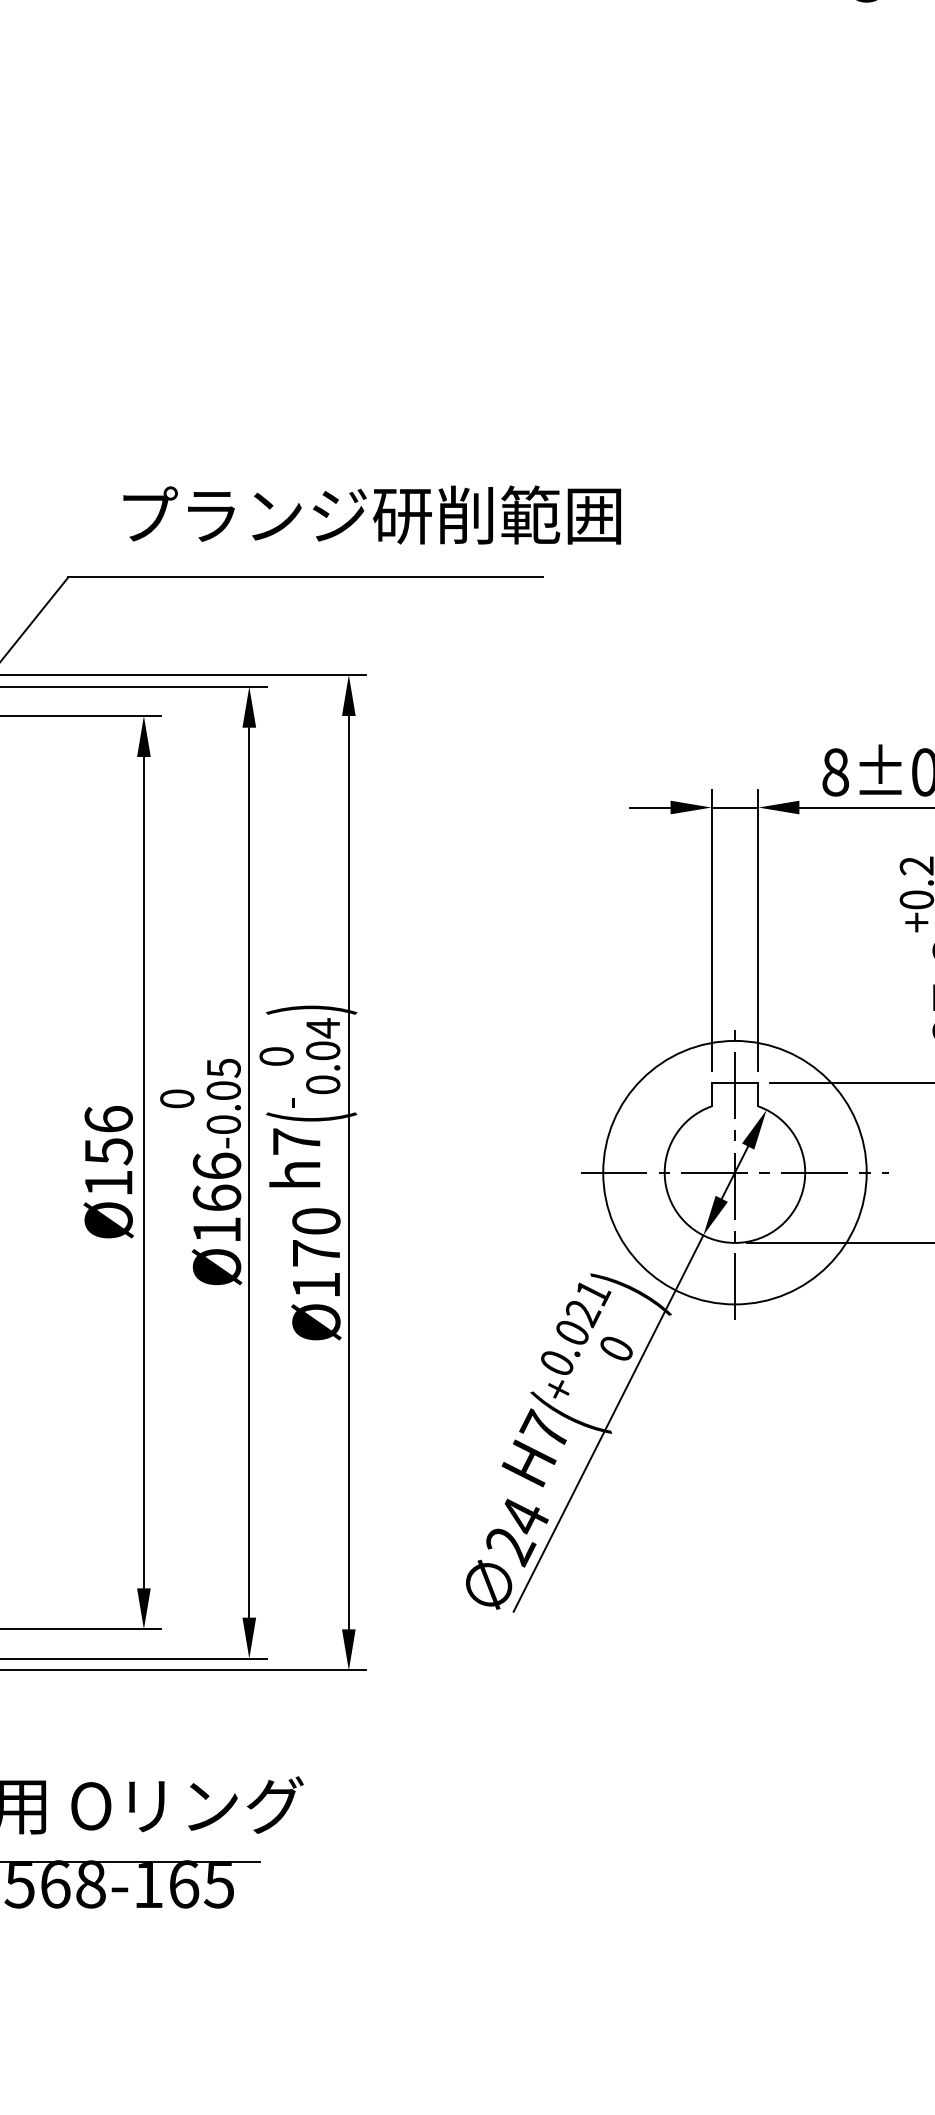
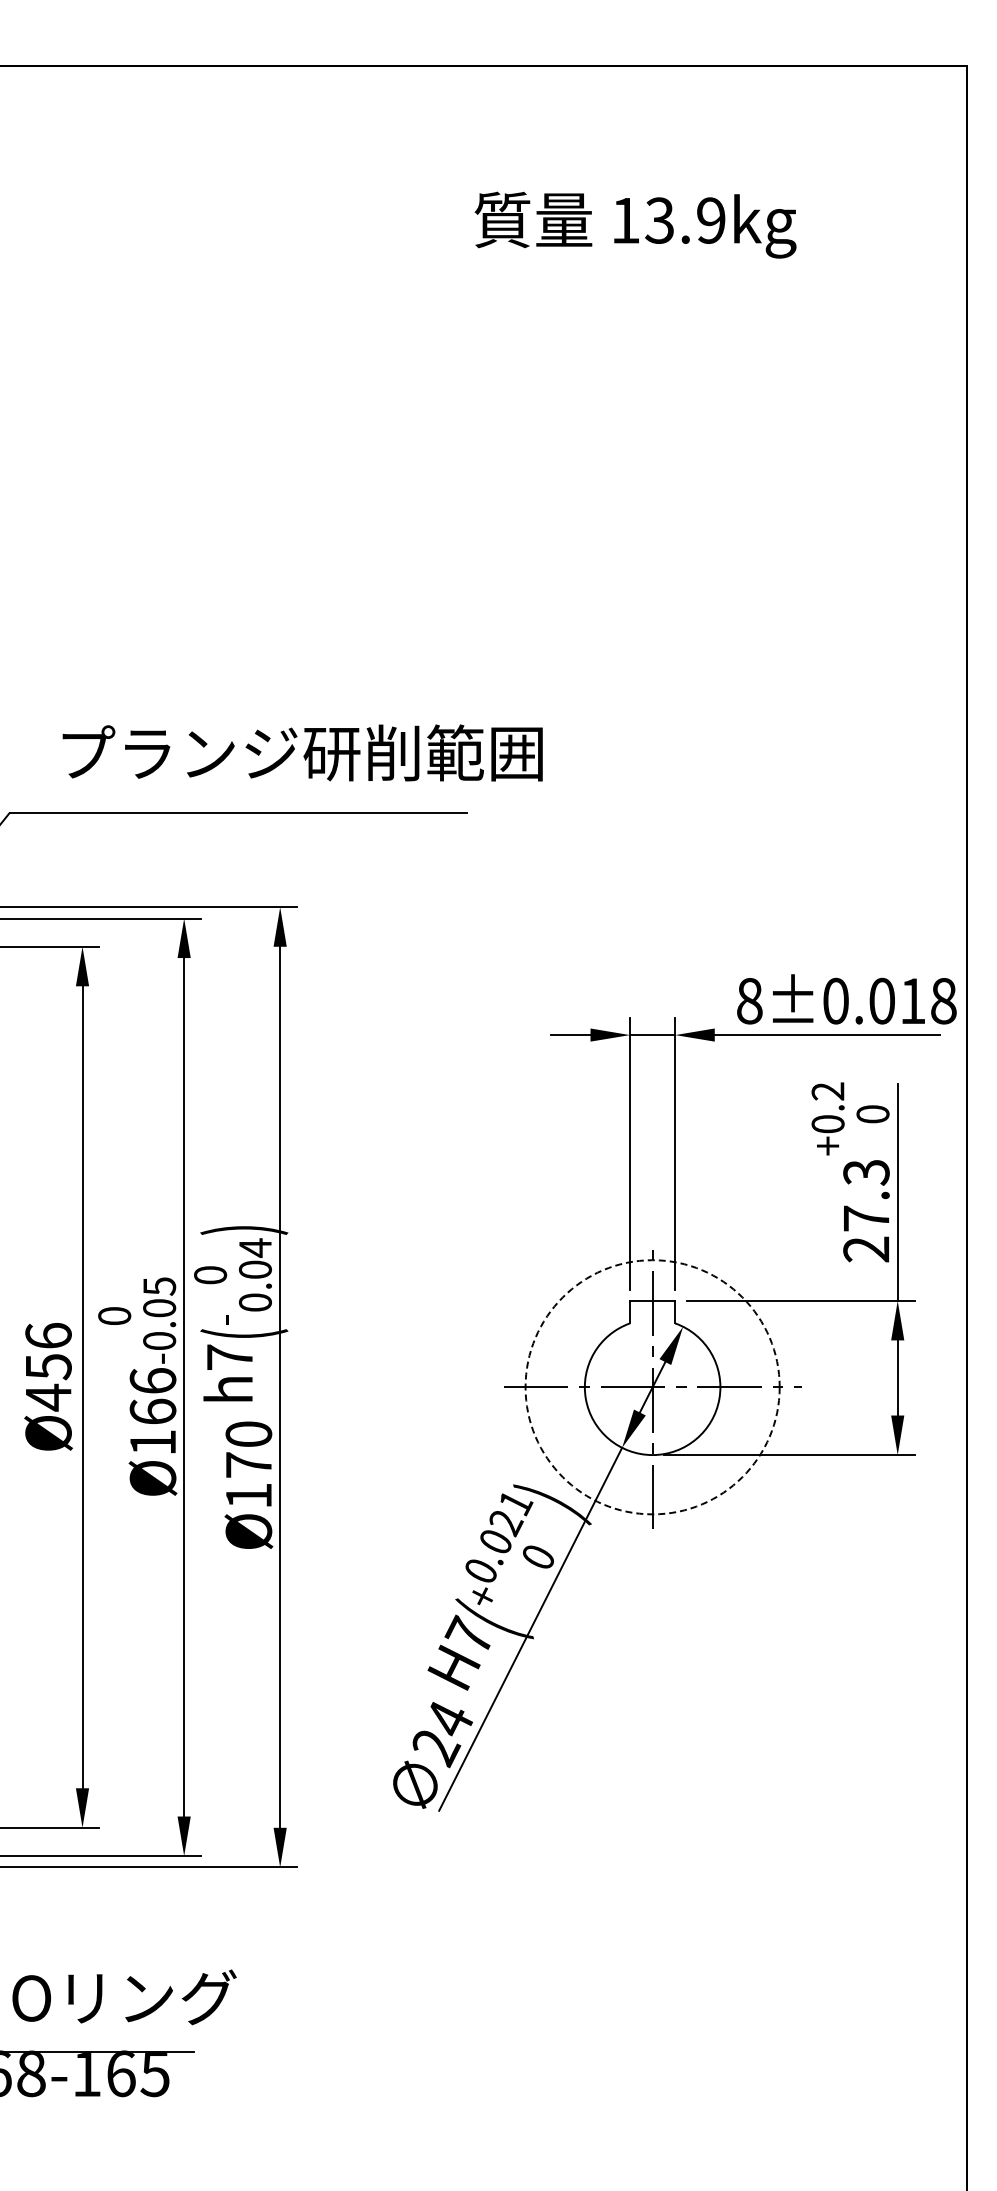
circle: (734, 1172) -> (652, 1387), solid -> dashed
text: (108, 1183) -> (48, 1397), Ø156 -> Ø456

